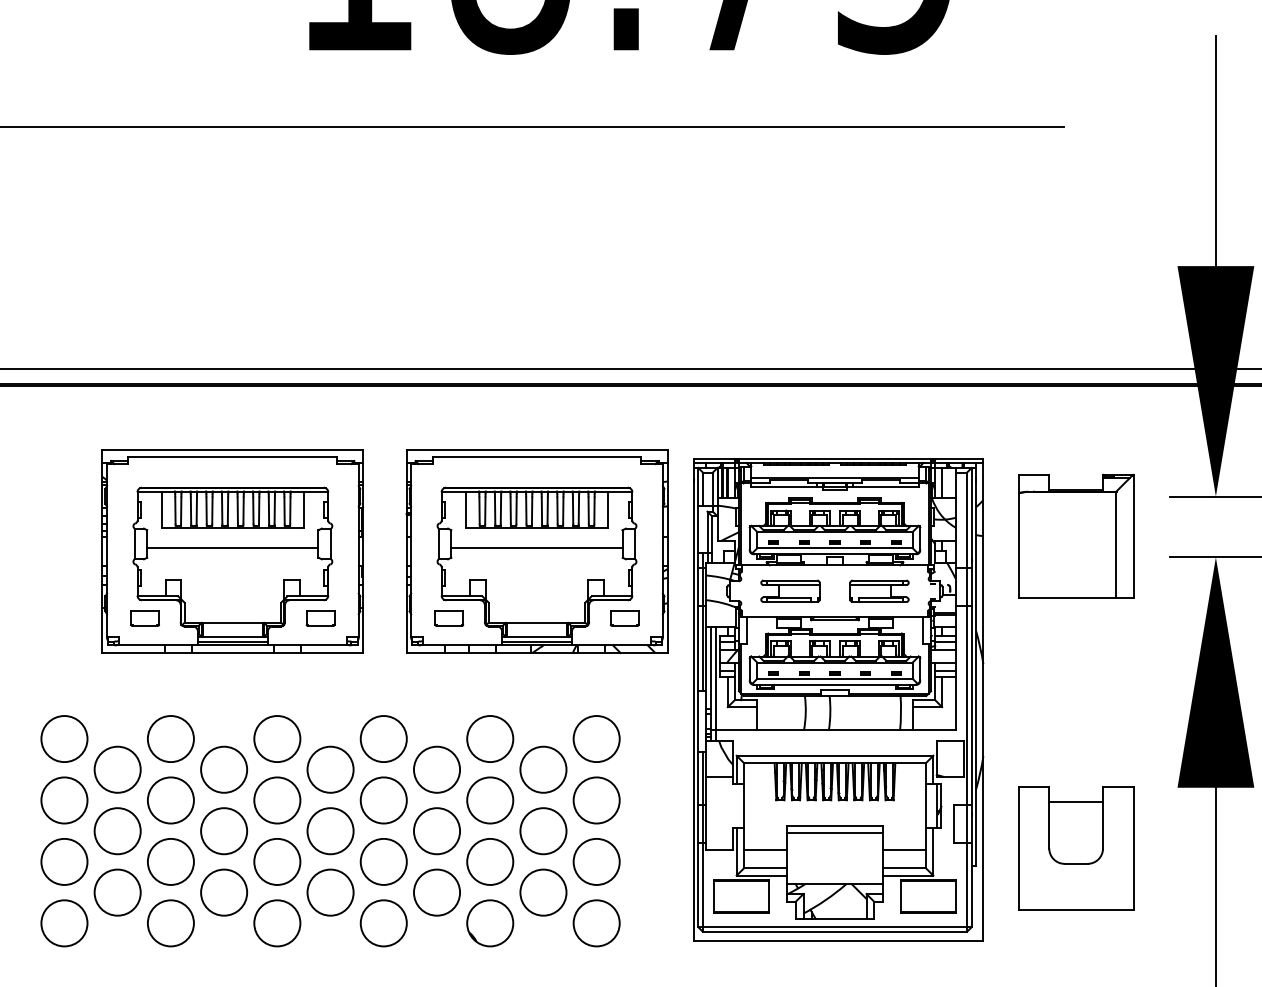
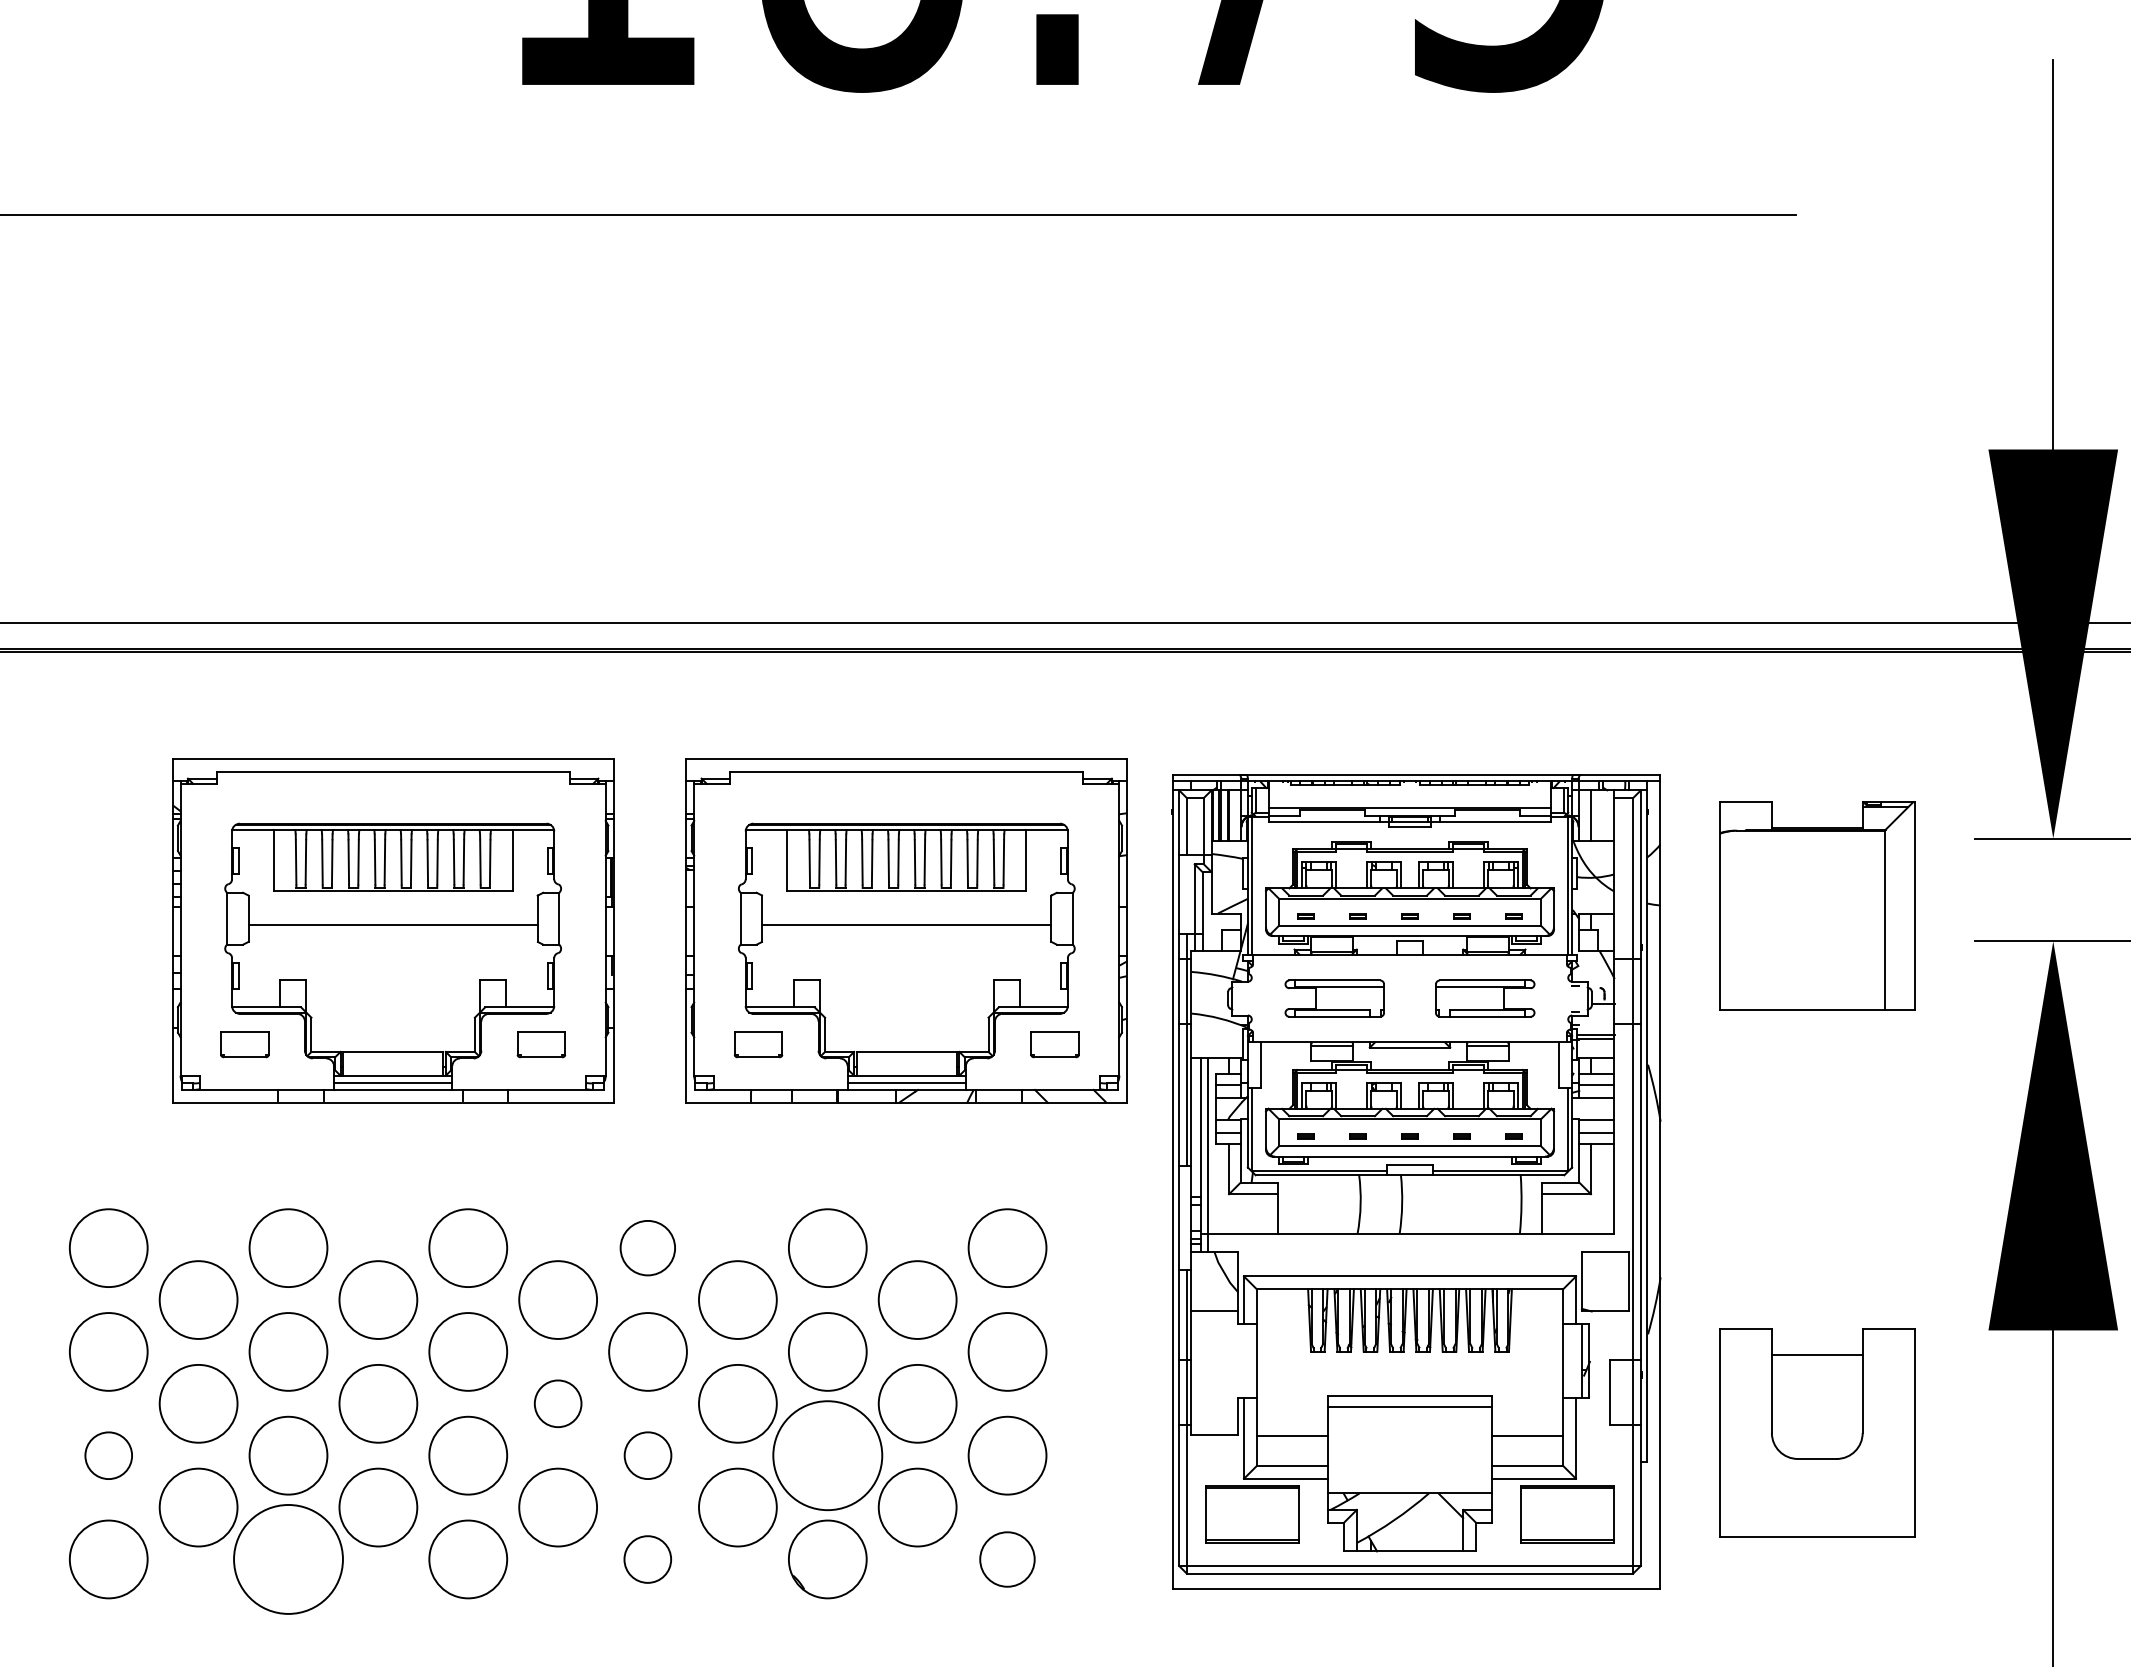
circle: (383, 738) -> (647, 1247), size x0.7
circle: (330, 831) -> (558, 1404), size x0.6
circle: (64, 861) -> (108, 1454), size x0.6
circle: (383, 861) -> (647, 1454), size x0.6
circle: (490, 861) -> (828, 1454), size x1.4
circle: (170, 923) -> (287, 1559), size x1.4
circle: (383, 923) -> (647, 1559), size x0.6
circle: (596, 923) -> (1007, 1559), size x0.7

